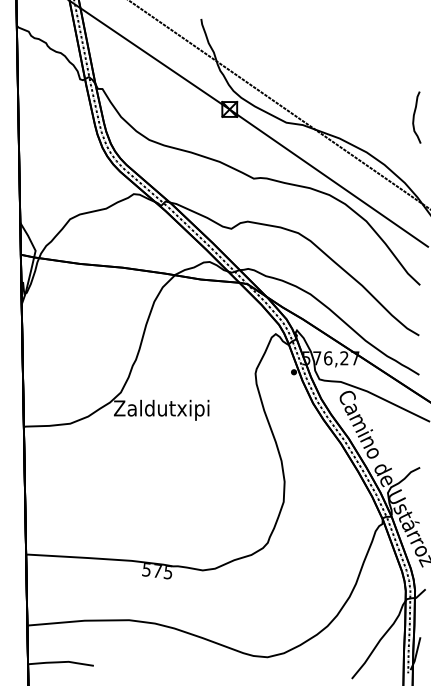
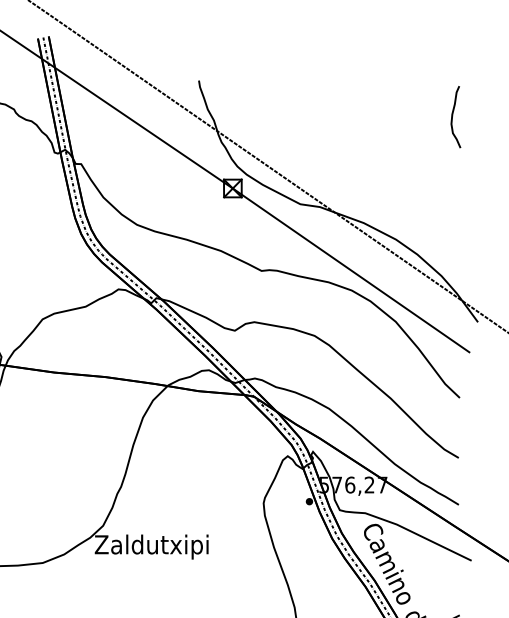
curve: (414, 117) -> (453, 117), moved

